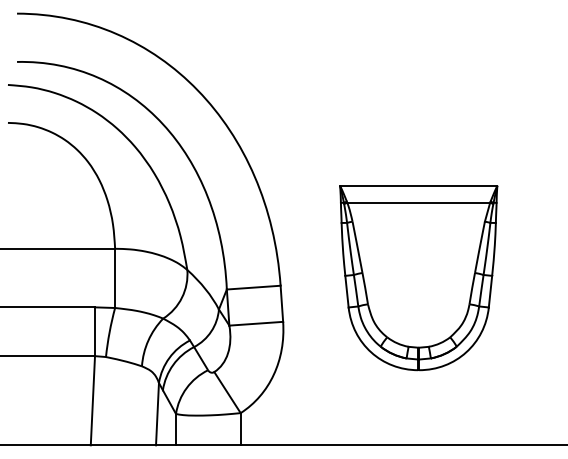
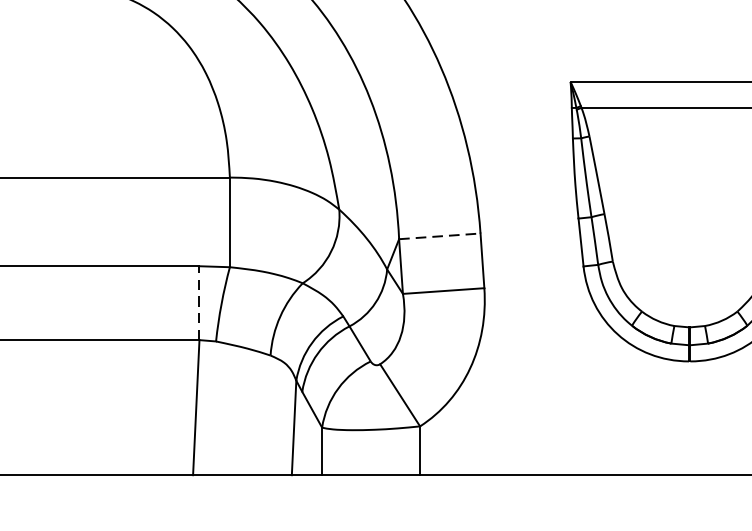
line: (253, 287) -> (439, 236), solid -> dashed
line: (95, 331) -> (200, 302), solid -> dashed

